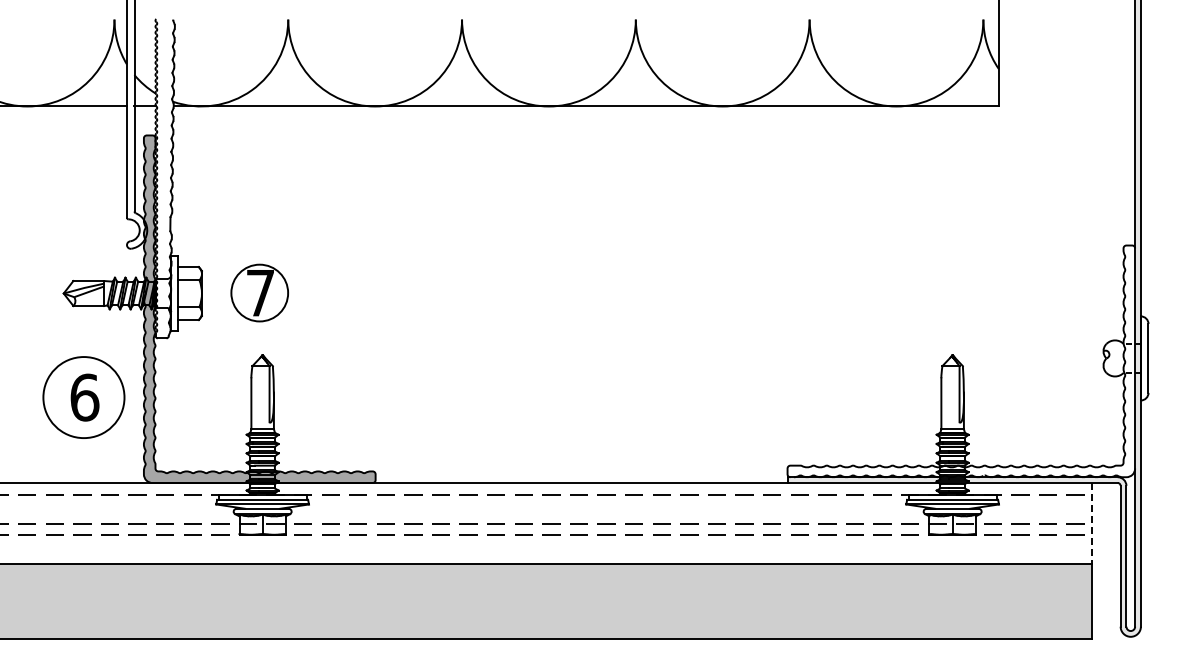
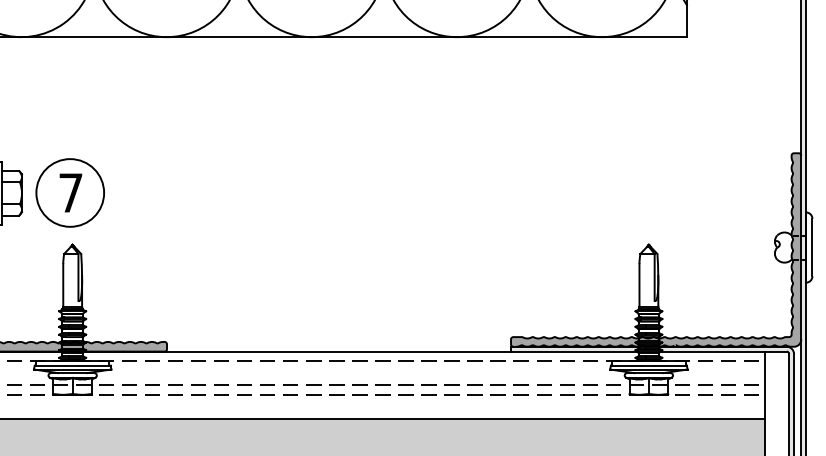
circle: (259, 292) -> (70, 192), size x1.43
fill: (961, 361) -> (656, 250), added
line: (1091, 523) -> (764, 385), dashed -> solid

